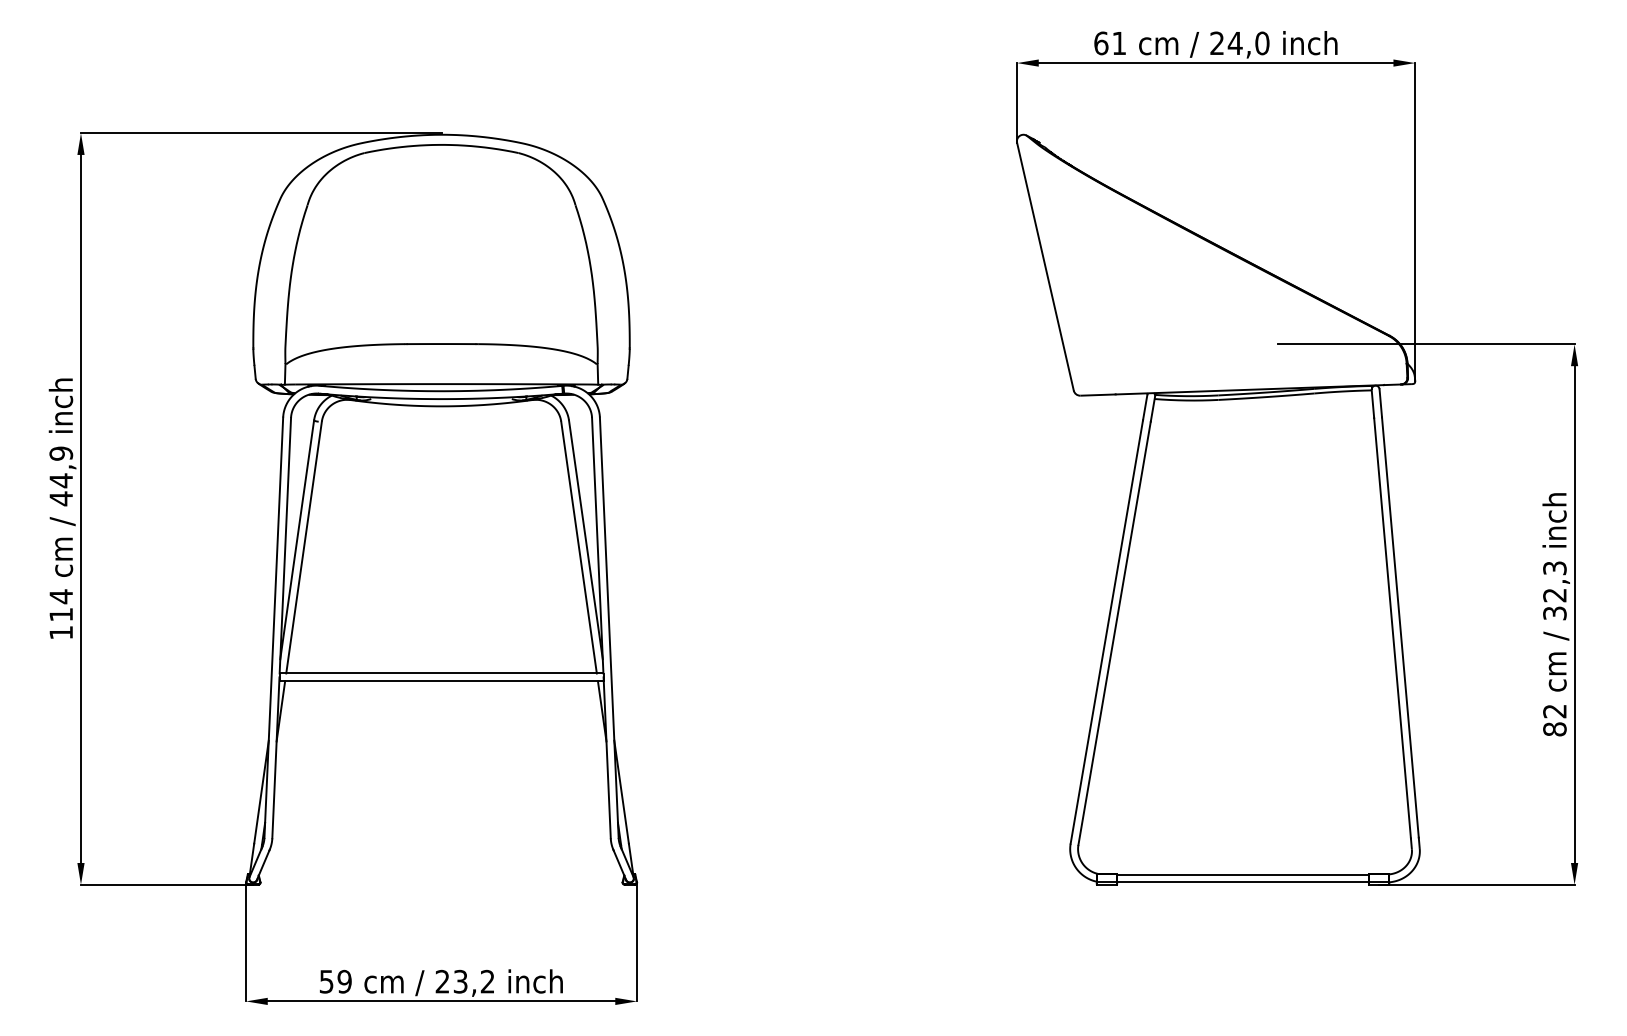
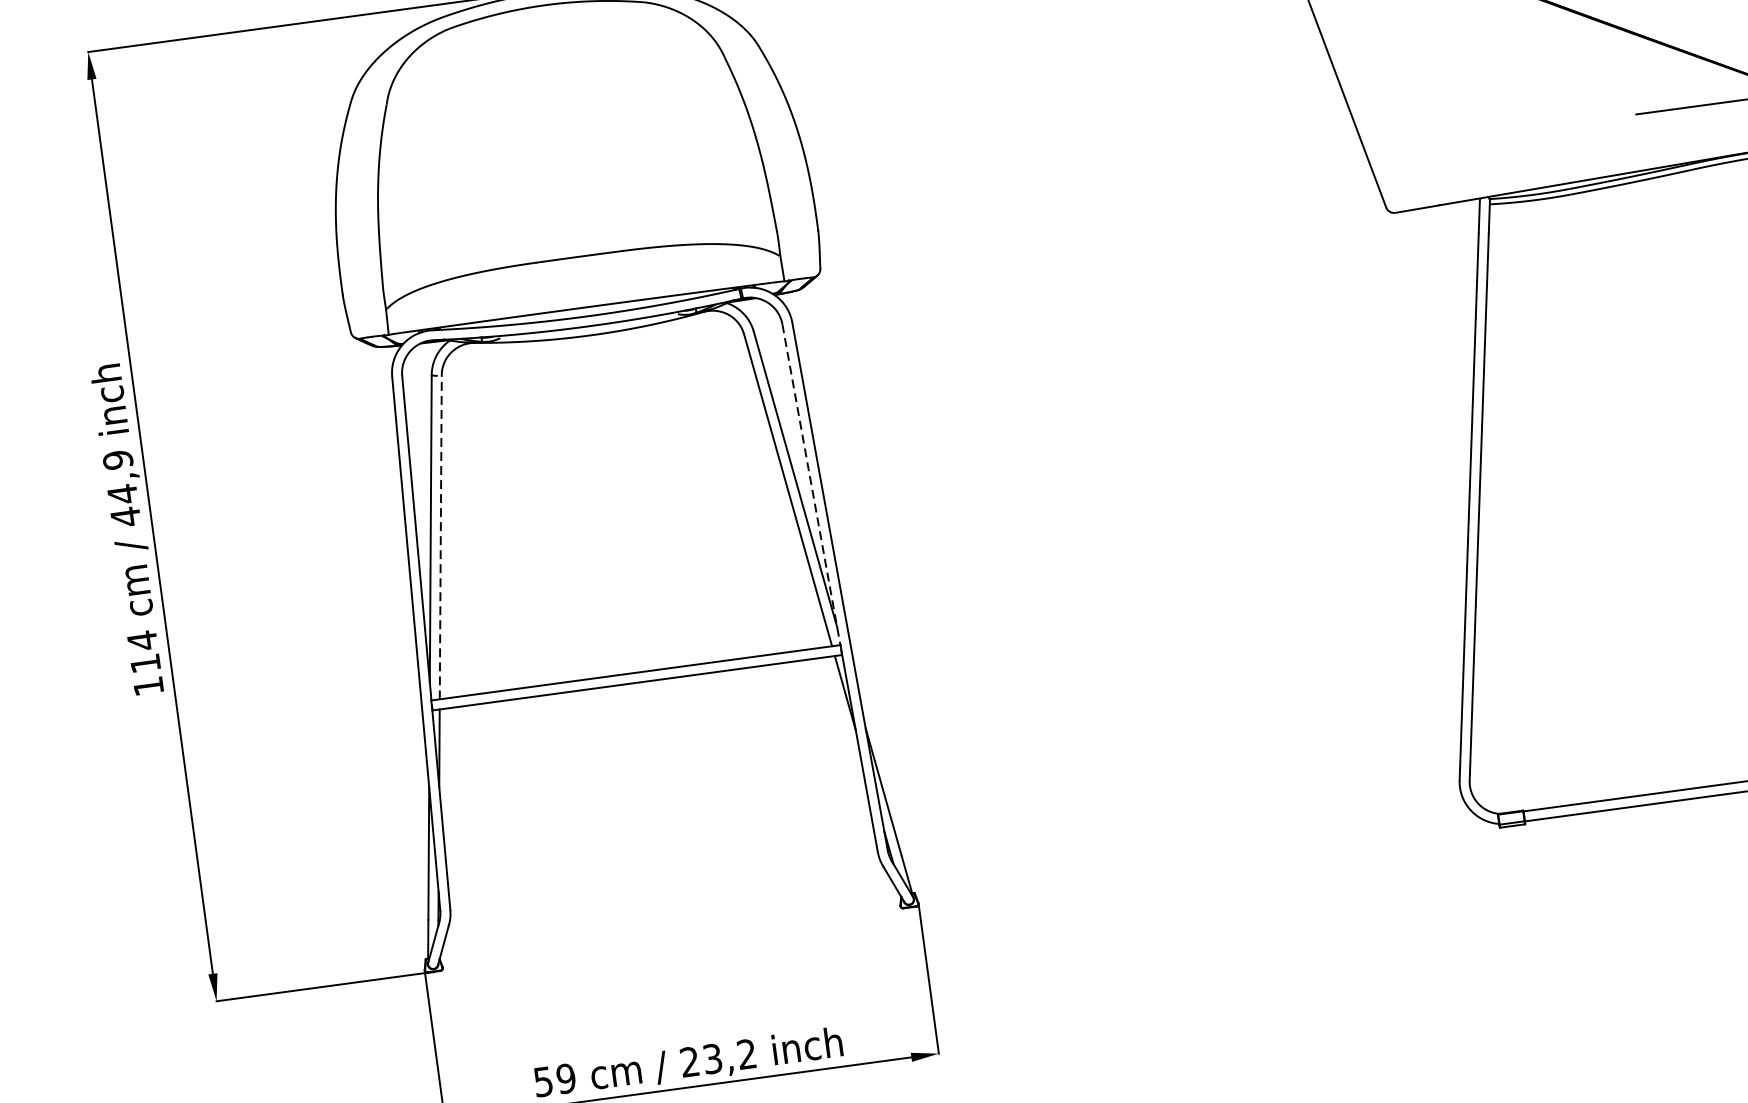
line: (597, 545) -> (811, 484), solid -> dashed
line: (304, 547) -> (441, 537), solid -> dashed

